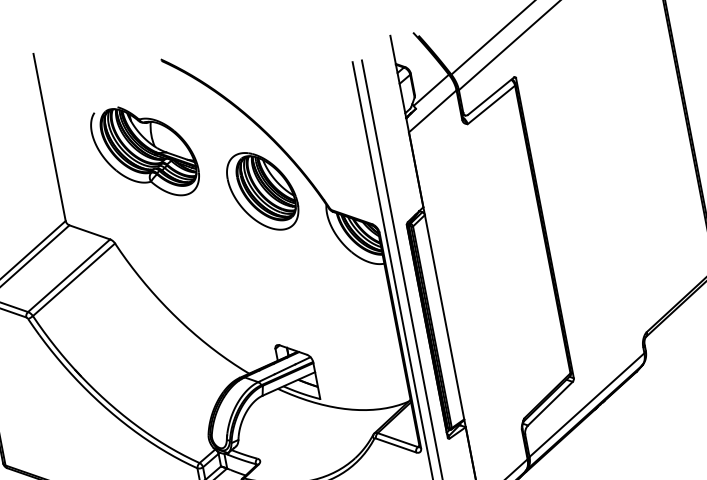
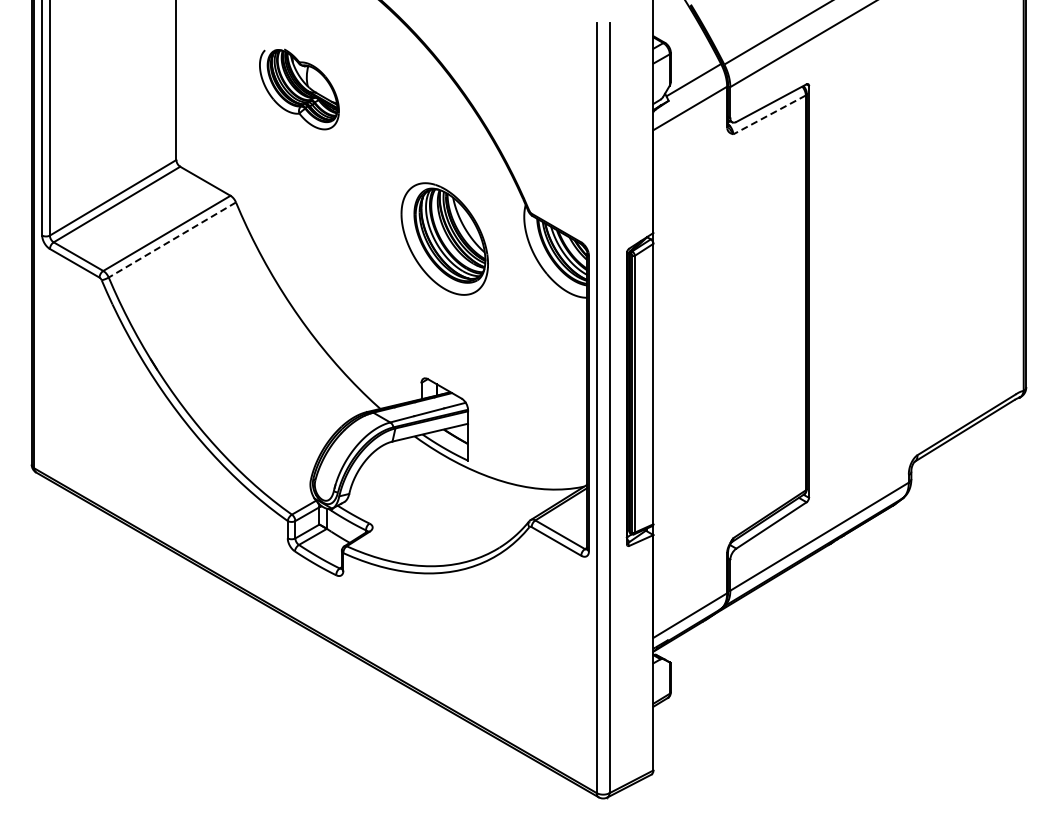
line: (491, 105) -> (769, 115), solid -> dashed
part: (145, 152) -> (299, 89), size x0.6
part: (262, 191) -> (444, 238), moved
line: (74, 279) -> (172, 239), solid -> dashed

